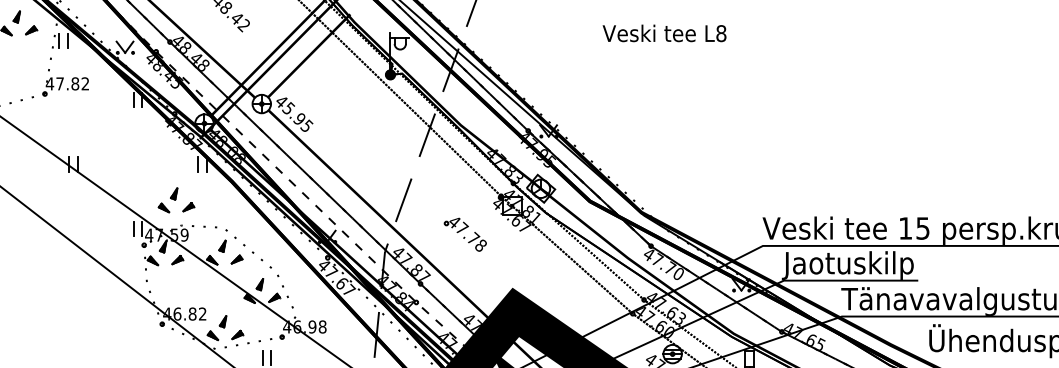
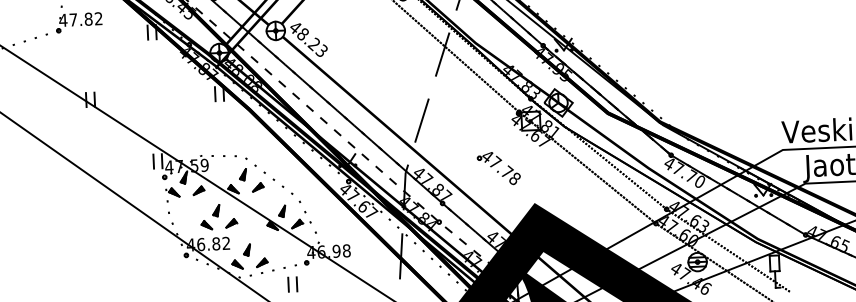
text: (297, 117) -> (312, 42), 45.95 -> 48.23
part: (176, 200) -> (218, 217), moved
part: (464, 234) -> (498, 168), moved

